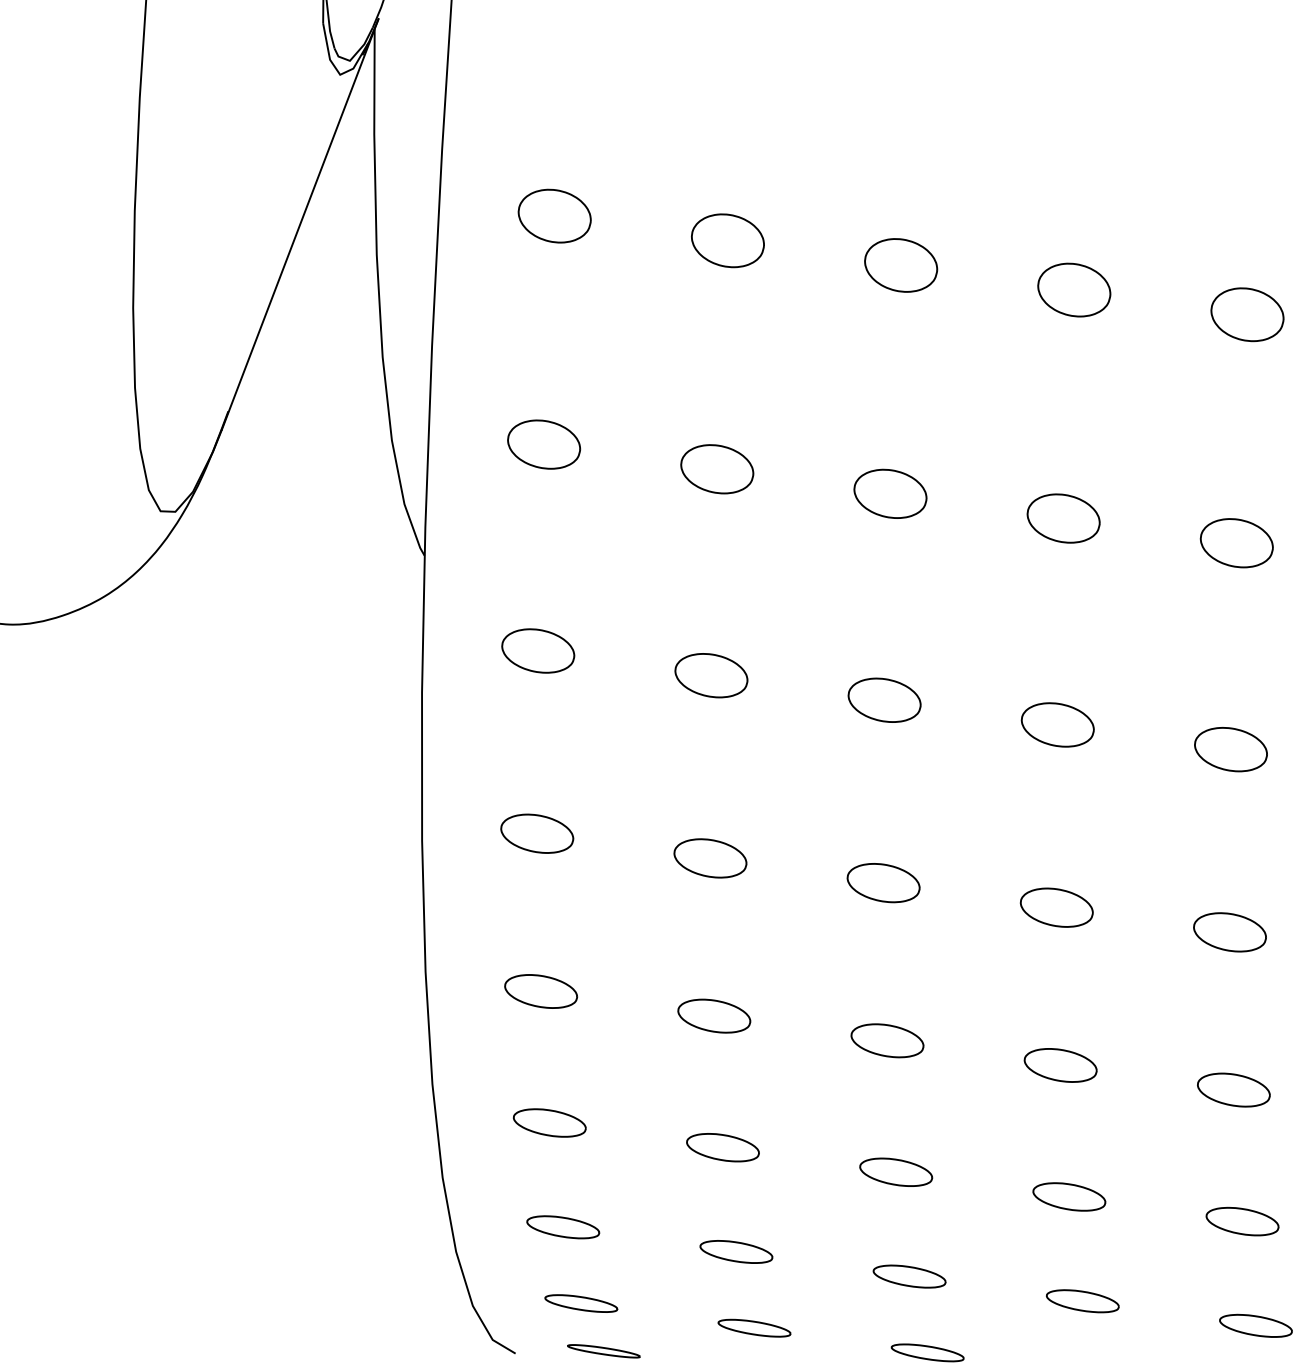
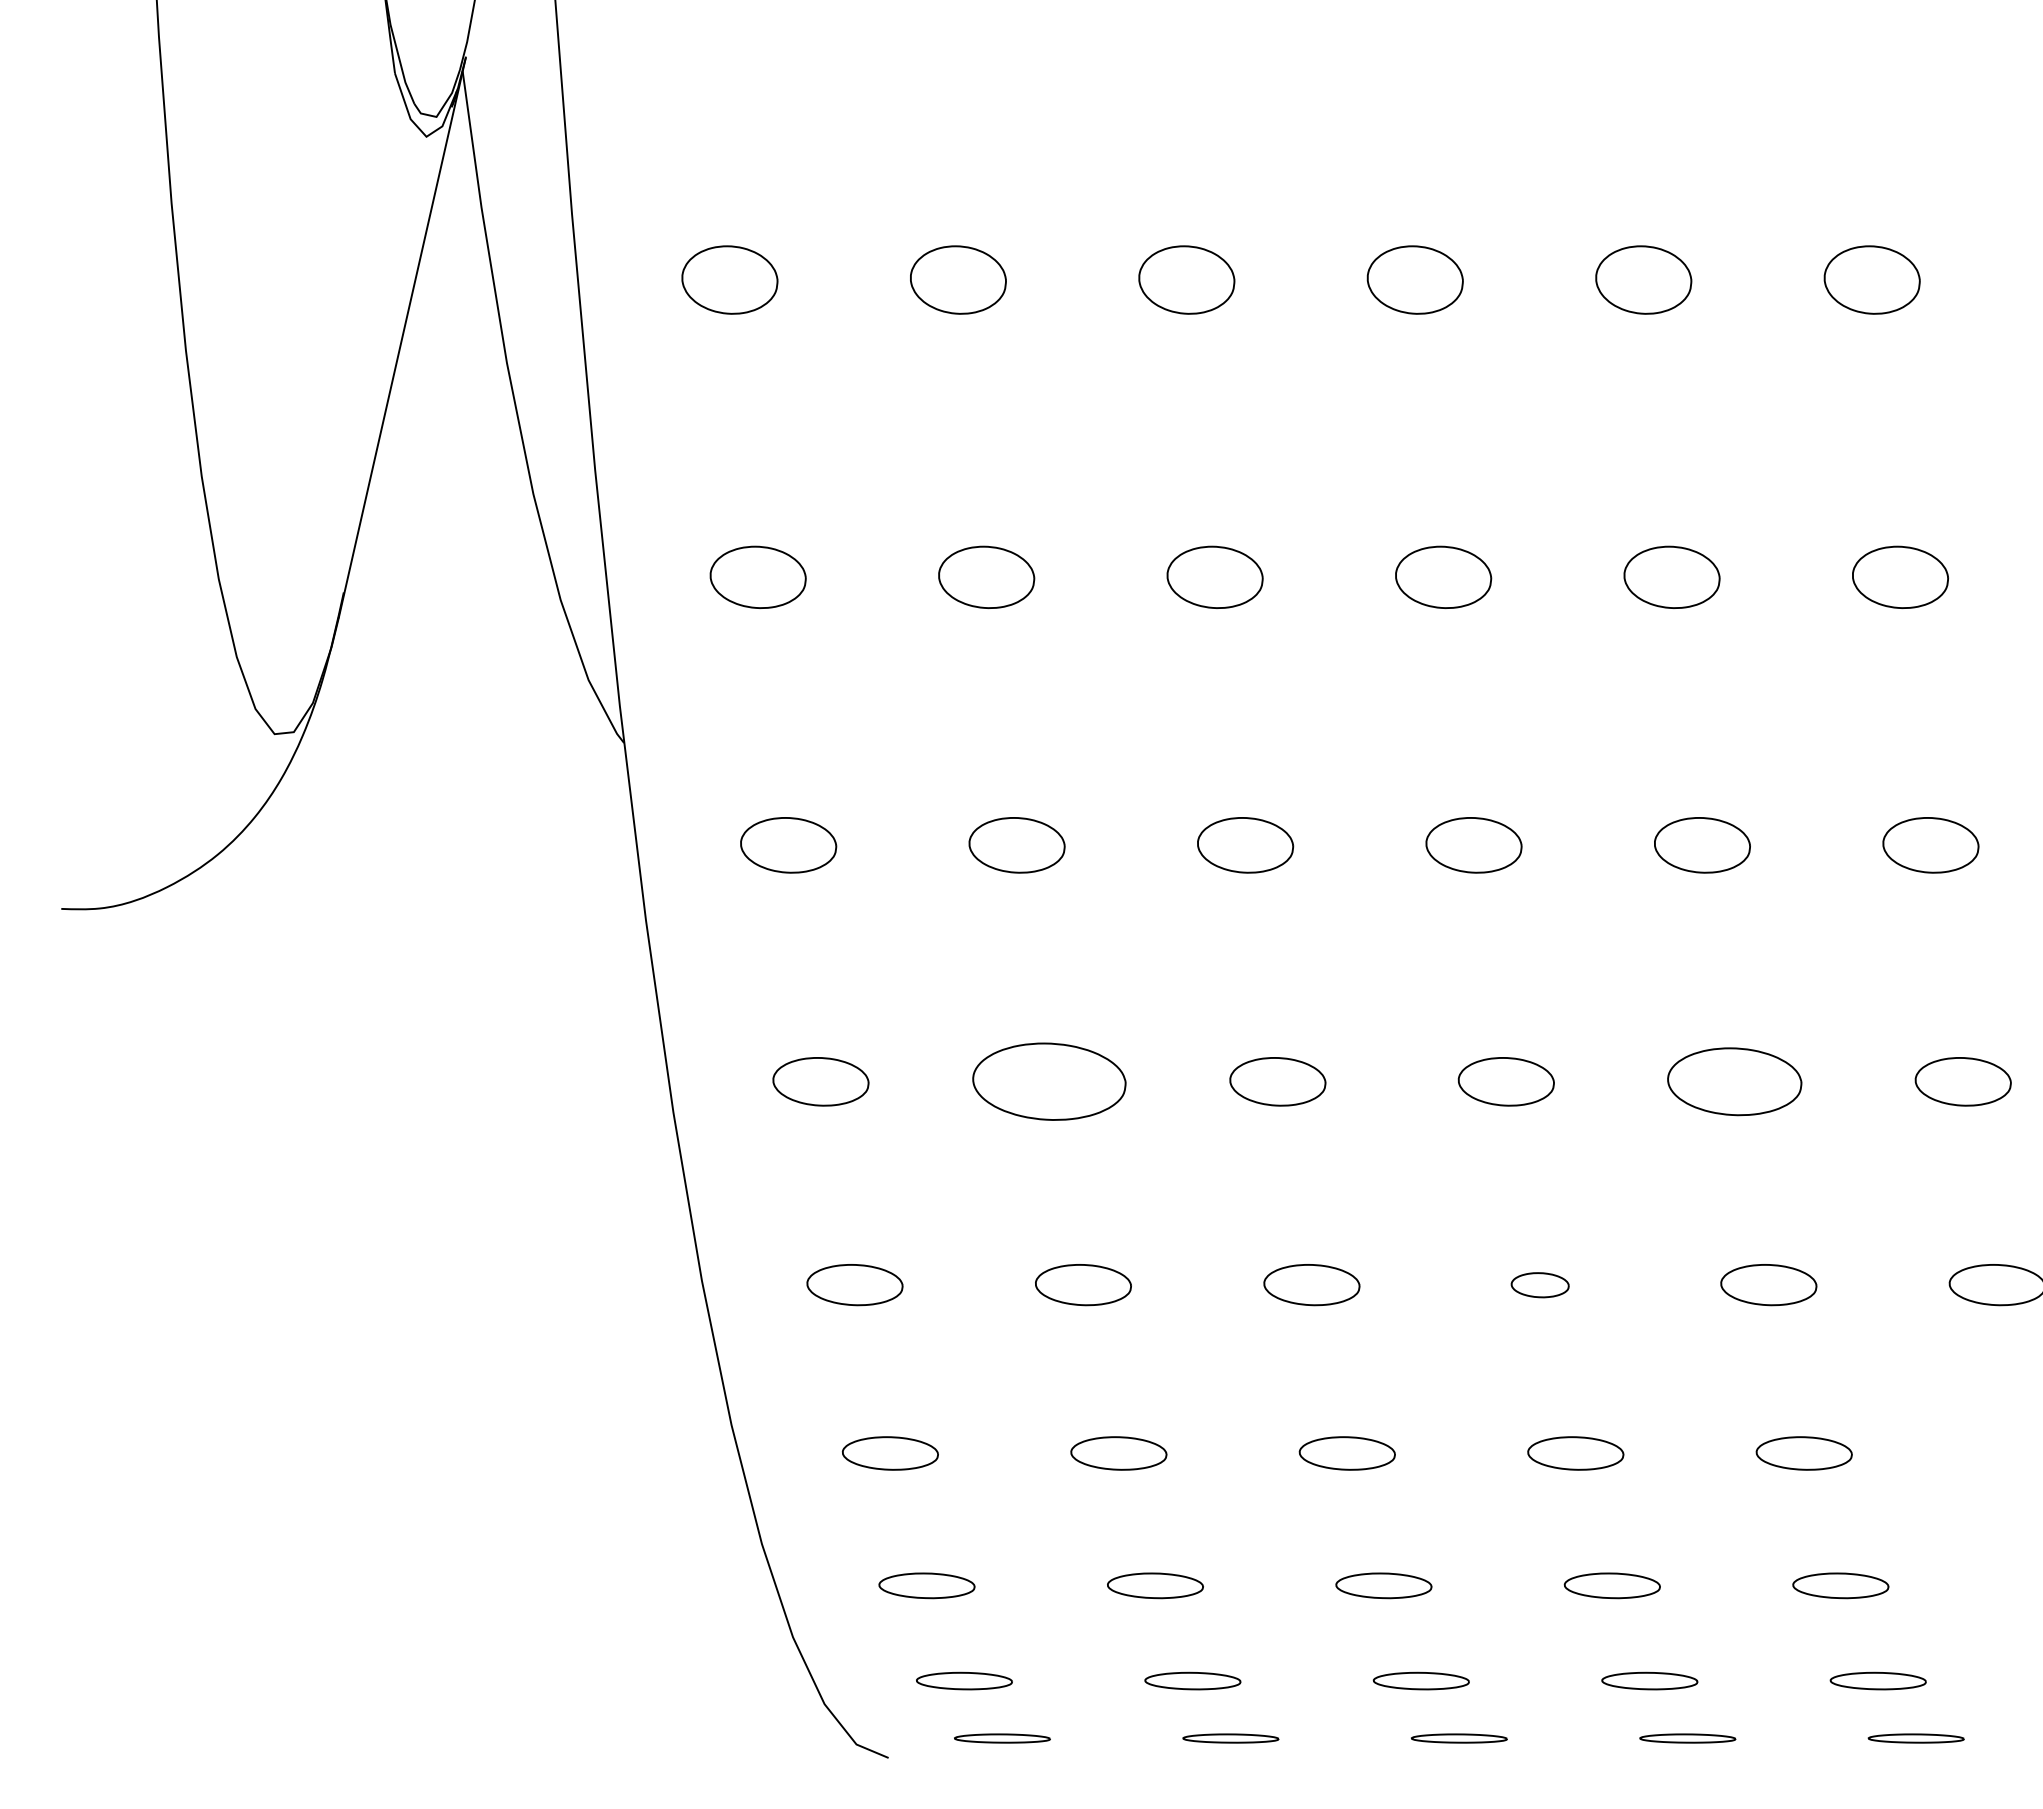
part: (710, 858) -> (1049, 1081), size x1.6
part: (1229, 932) -> (1734, 1081), size x1.4
part: (1059, 1065) -> (1539, 1285), size x0.6

